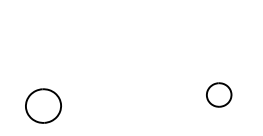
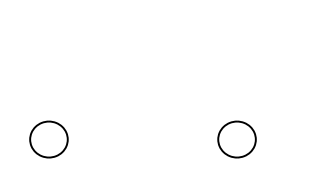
part: (218, 95) -> (236, 139), size x1.43

